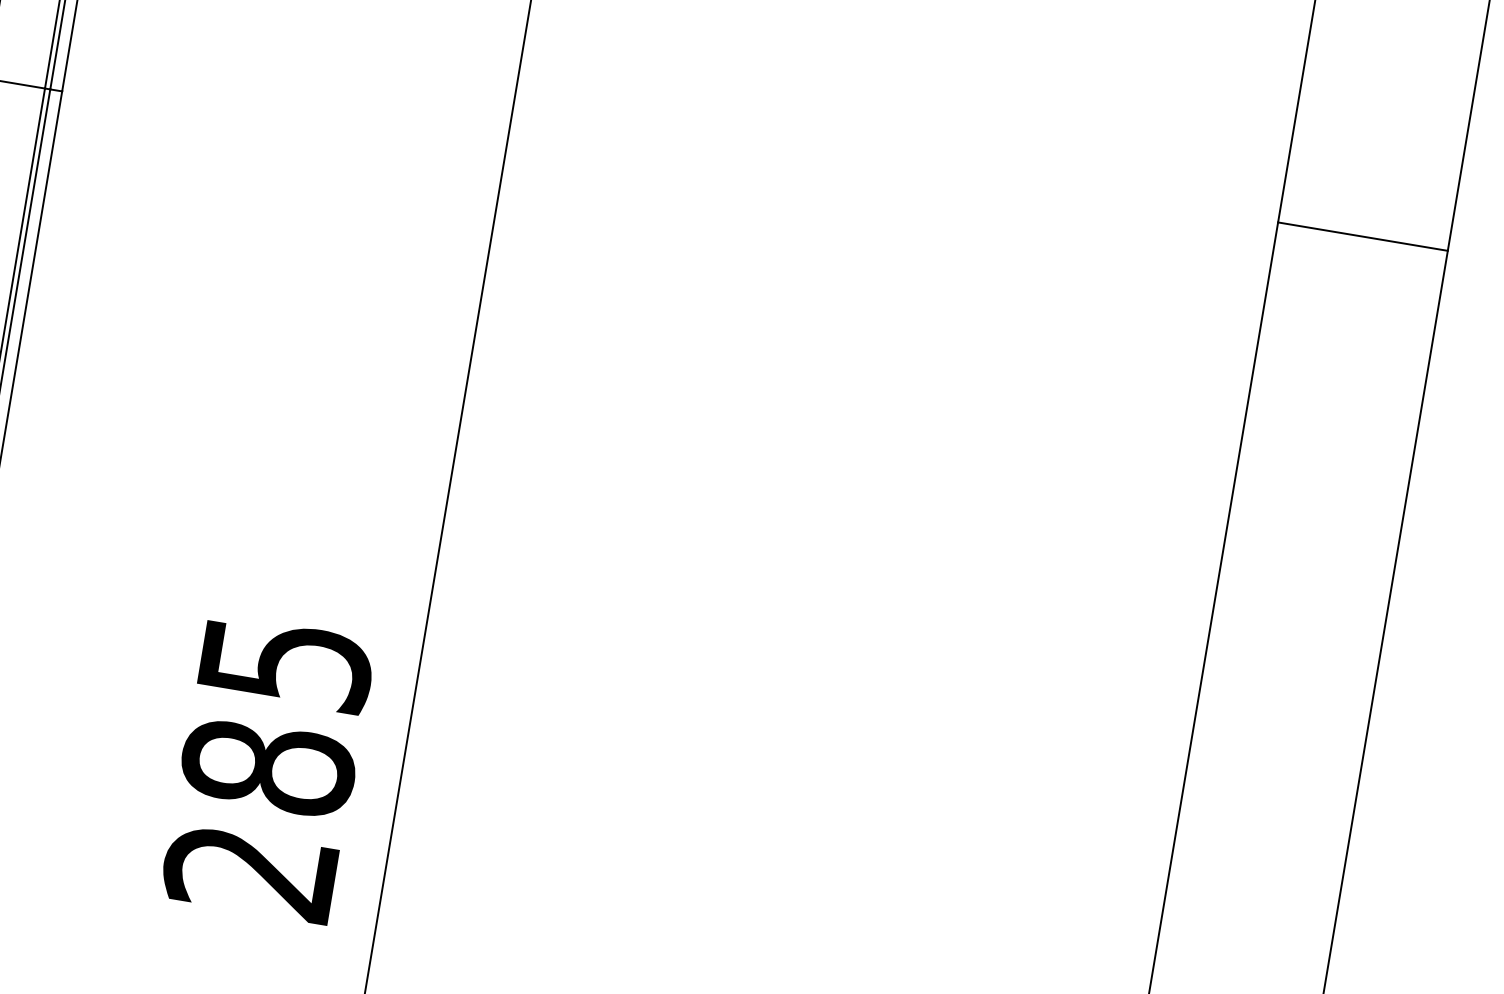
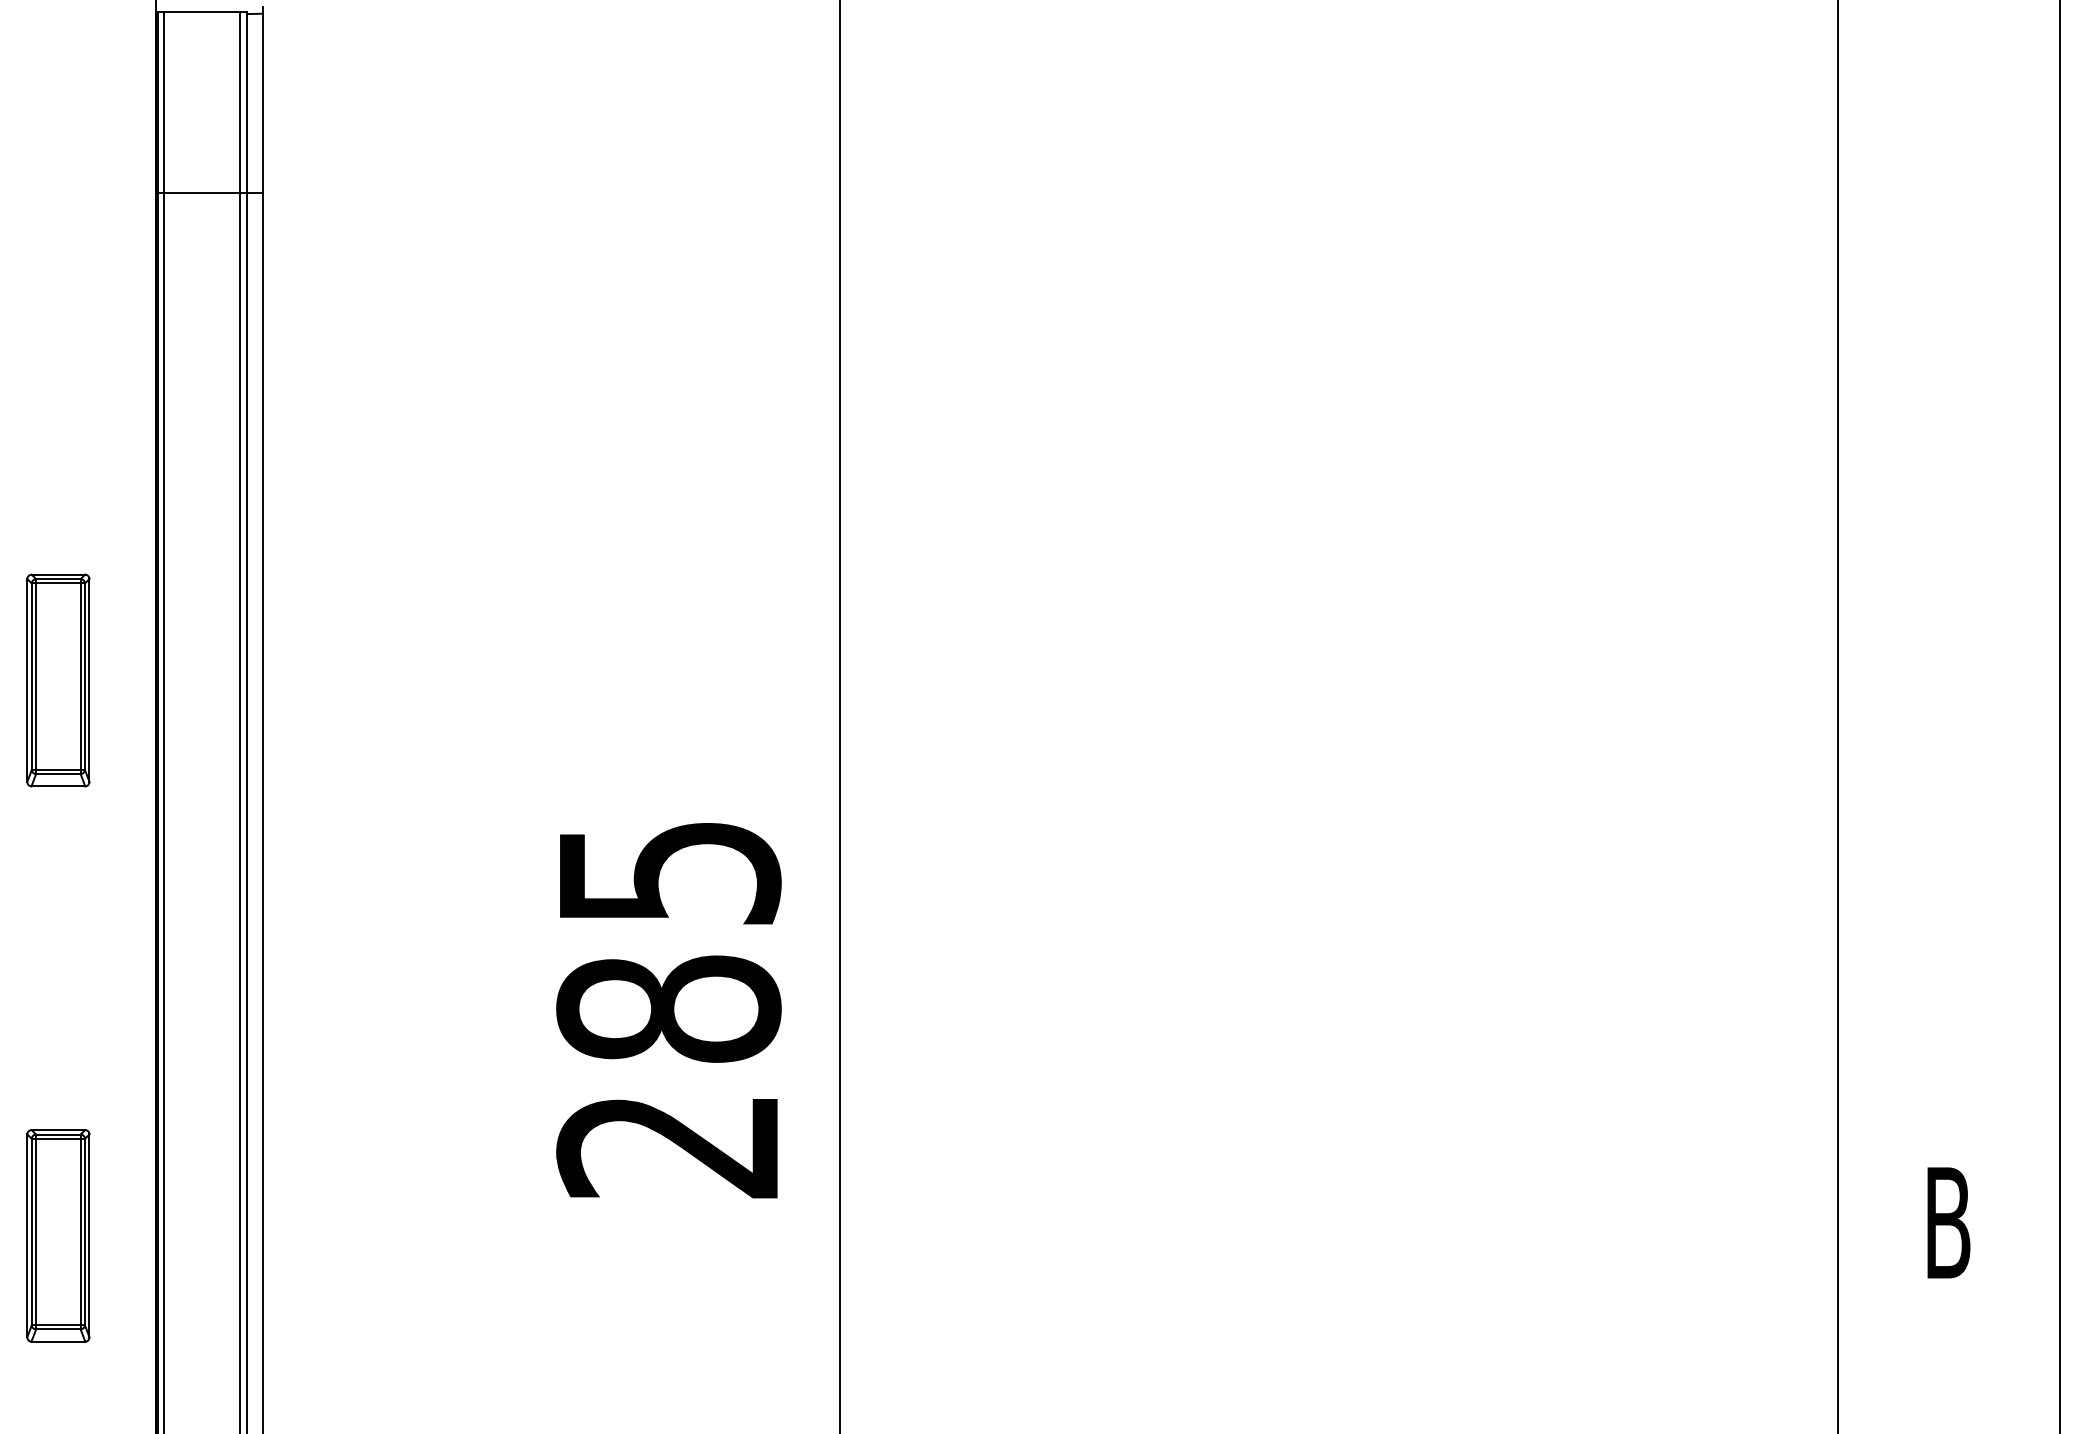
line: (1362, 236) -> (1948, 100), removed

